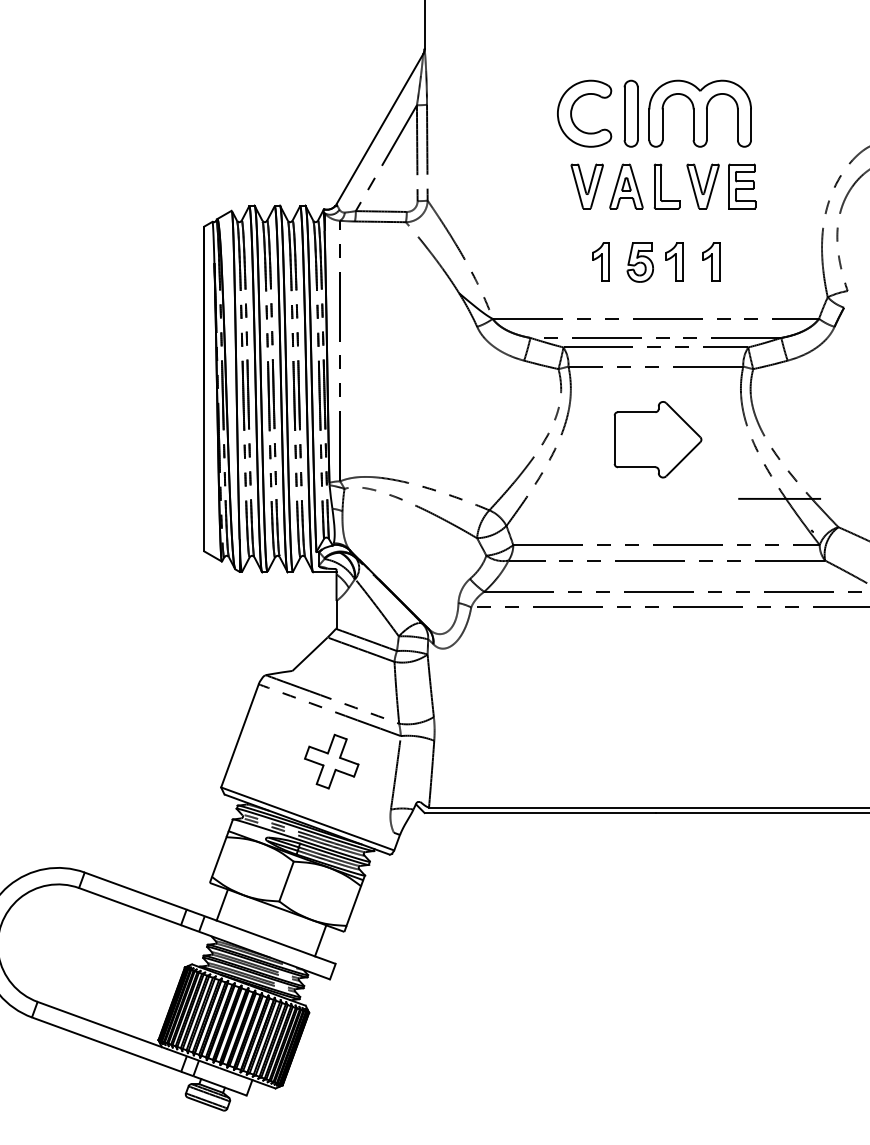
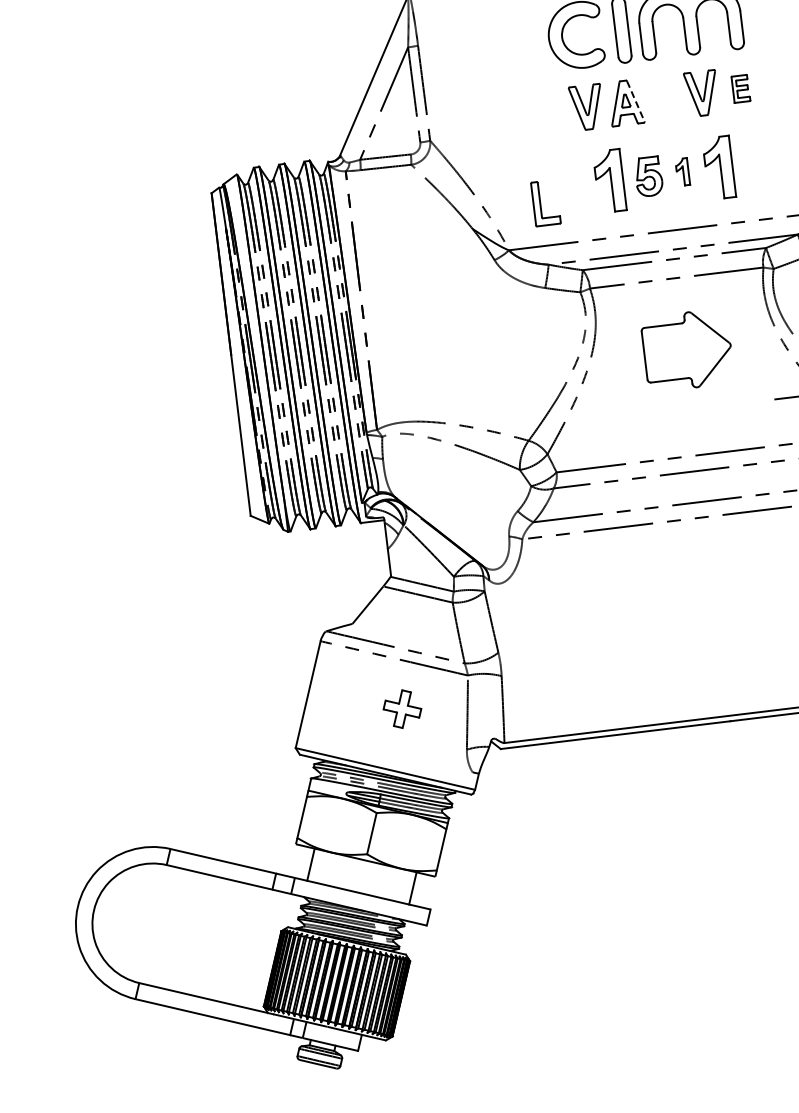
line: (636, 186) -> (635, 101), solid -> dashed
part: (666, 186) -> (545, 203), moved
part: (742, 186) -> (741, 88), size x0.6
part: (600, 261) -> (609, 180), size x1.6
part: (674, 261) -> (682, 171), size x0.7
part: (711, 261) -> (719, 167), size x1.6
part: (331, 761) -> (402, 709), size x0.7

